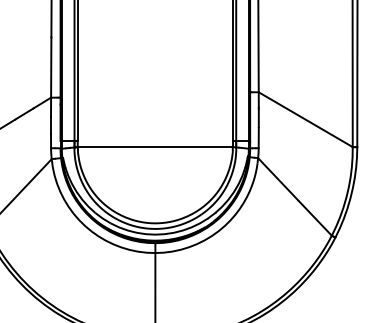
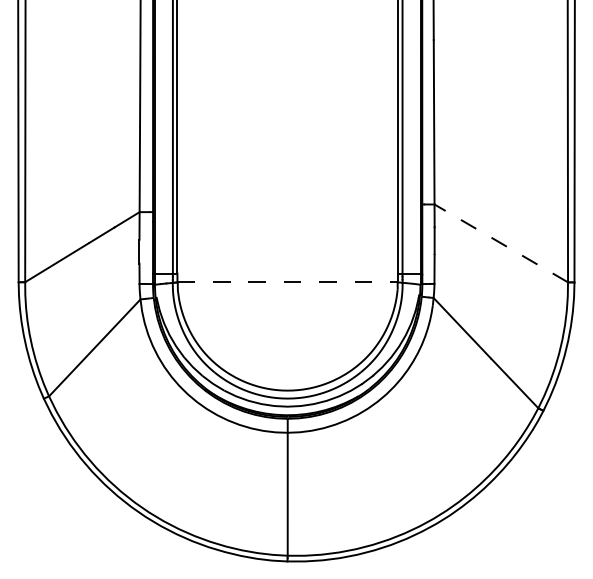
line: (305, 119) -> (500, 243), solid -> dashed
line: (155, 147) -> (288, 282), solid -> dashed

